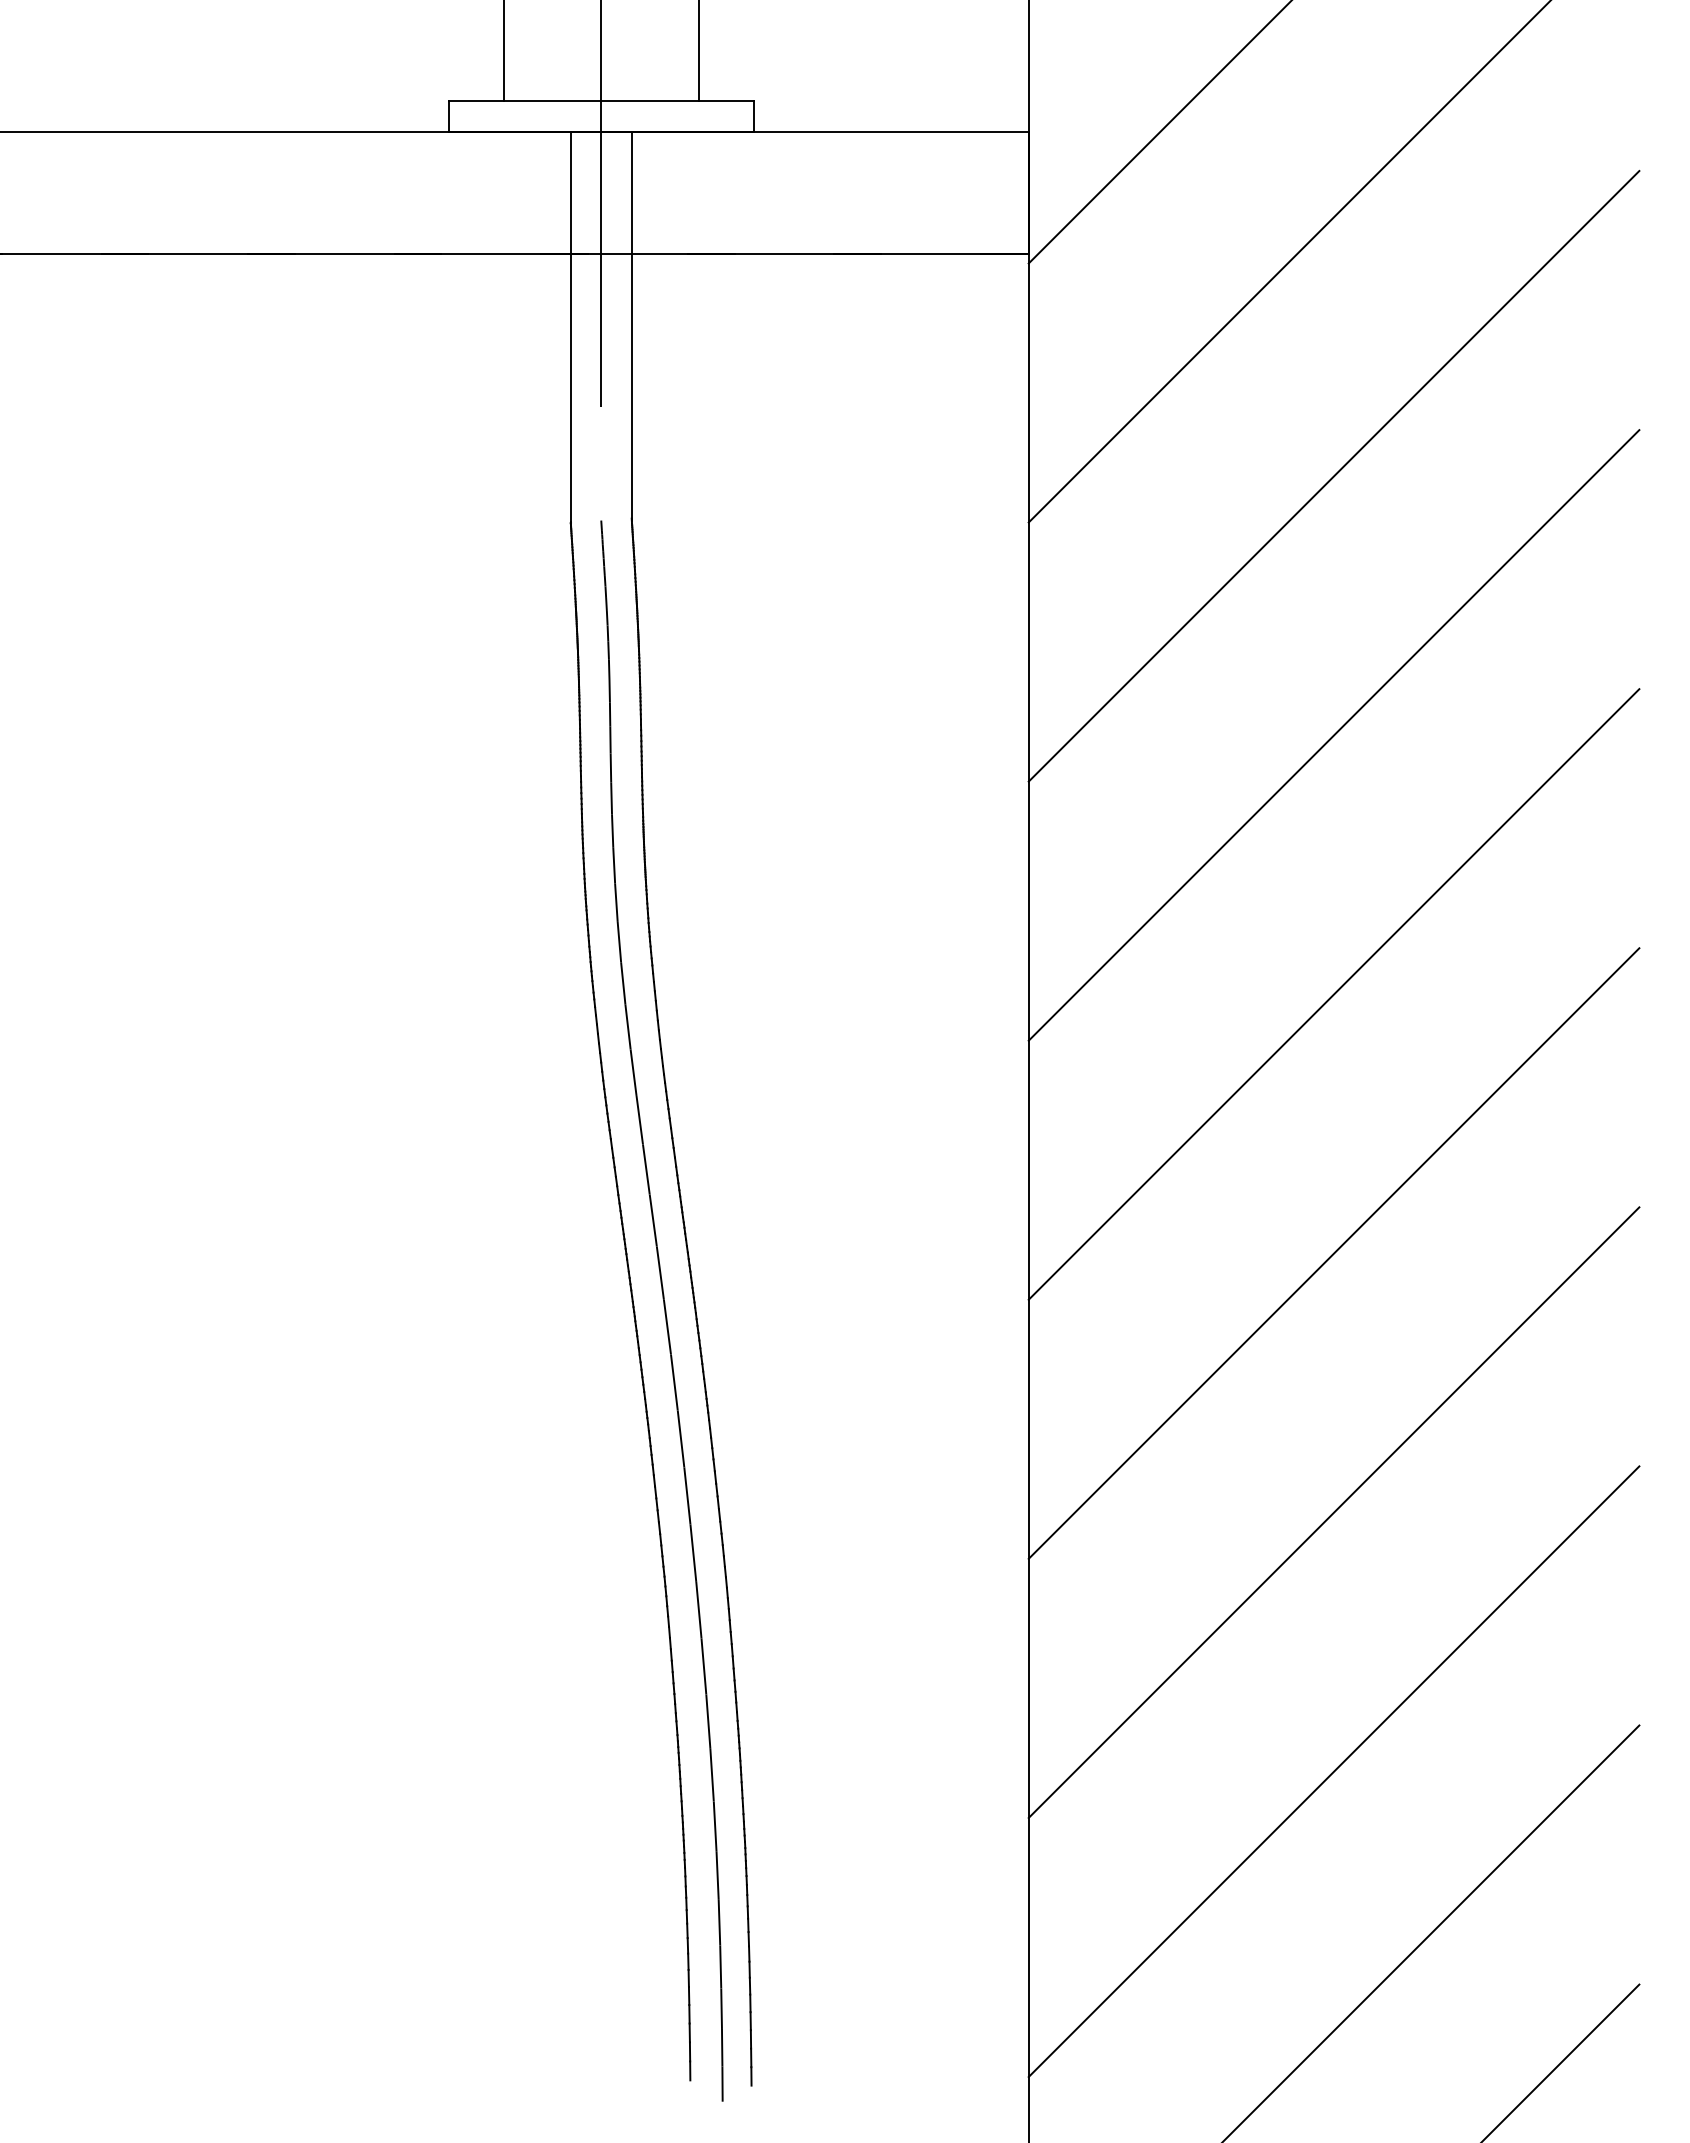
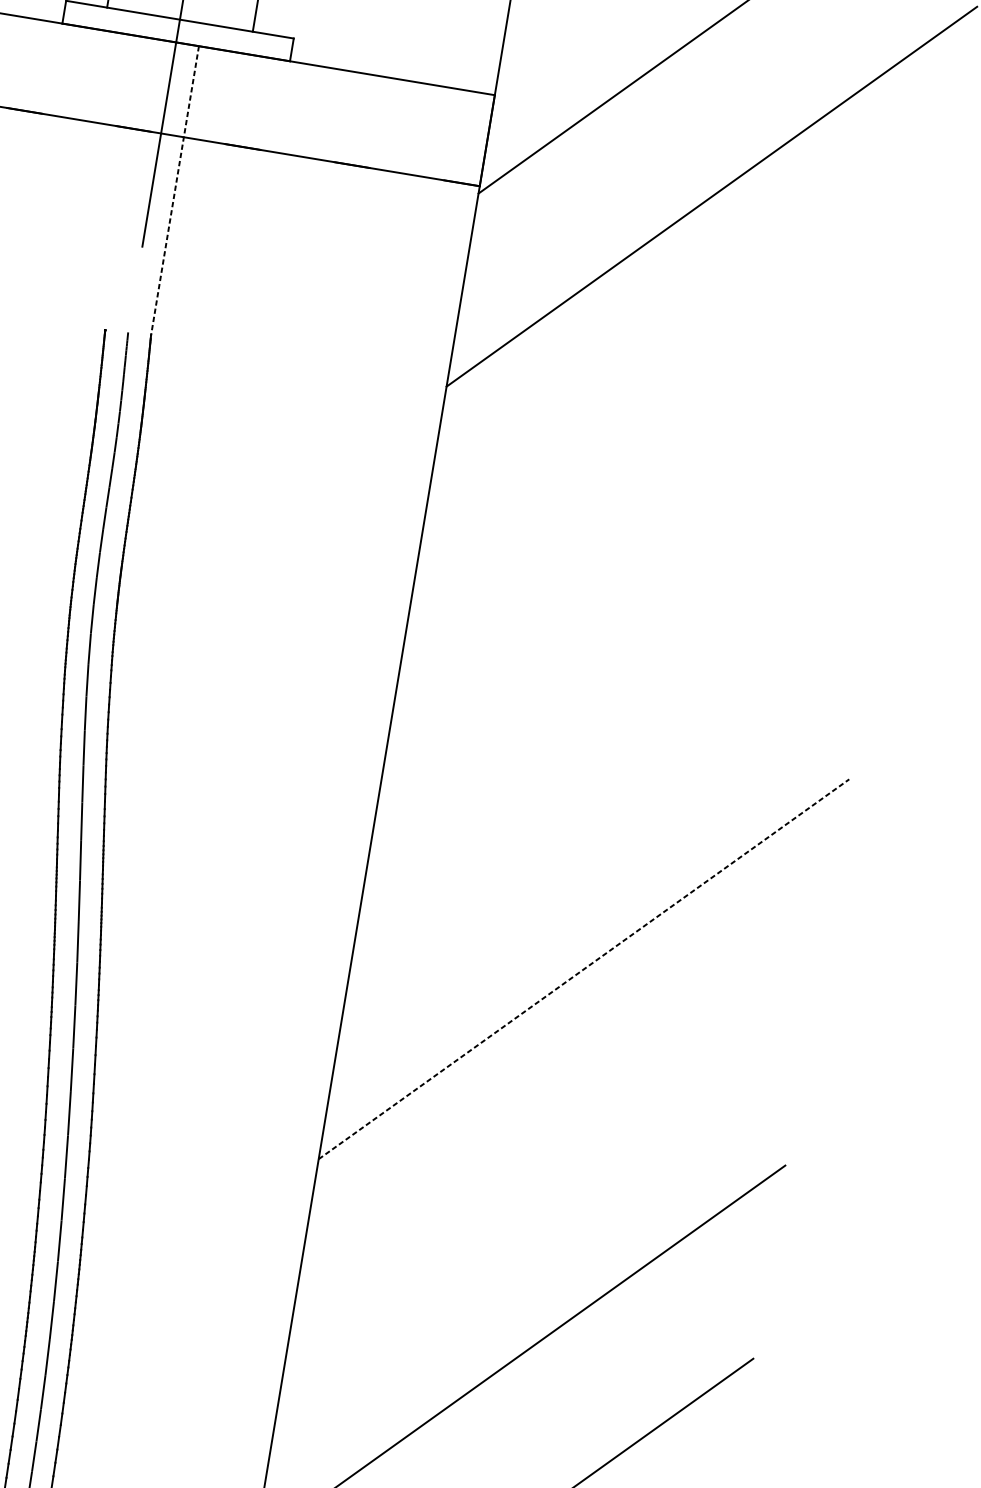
line: (570, 325) -> (129, 183), removed
line: (631, 326) -> (174, 191), solid -> dashed
line: (1333, 476) -> (679, 389), removed
line: (1333, 735) -> (647, 583), removed
line: (1333, 994) -> (615, 776), removed
line: (1334, 1253) -> (584, 969), solid -> dashed
line: (1333, 1512) -> (551, 1162), removed

